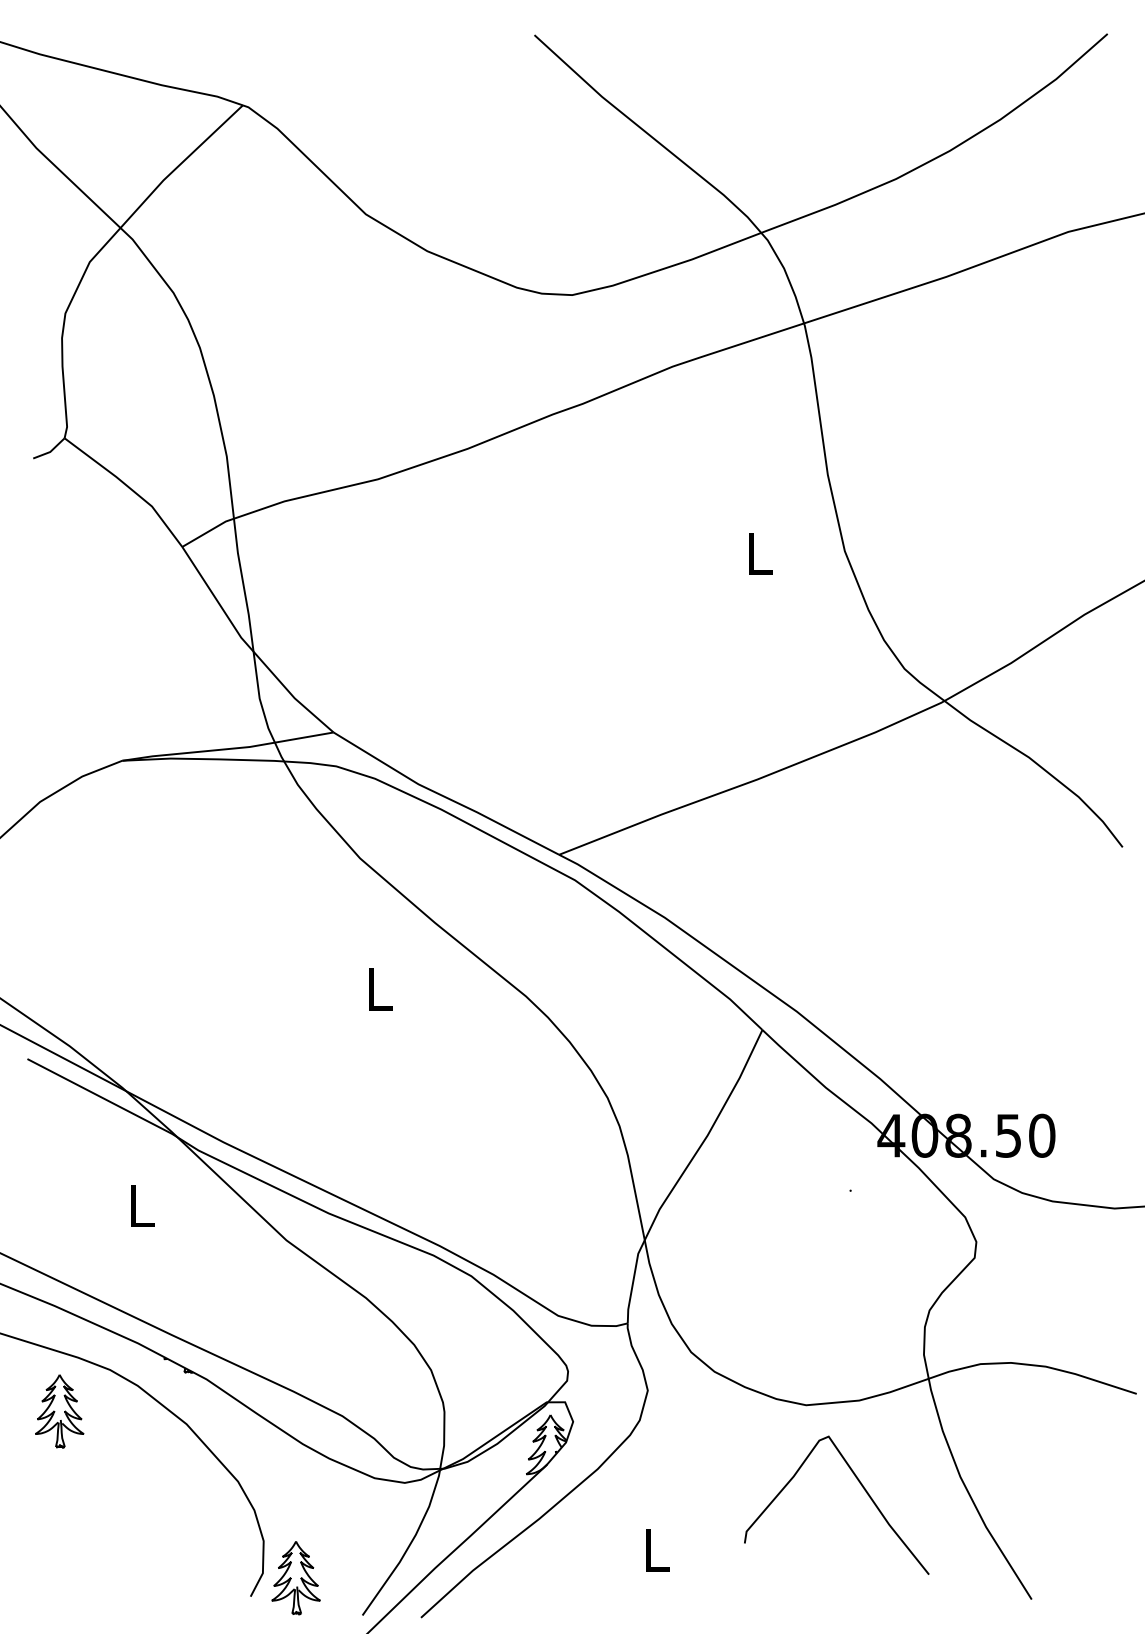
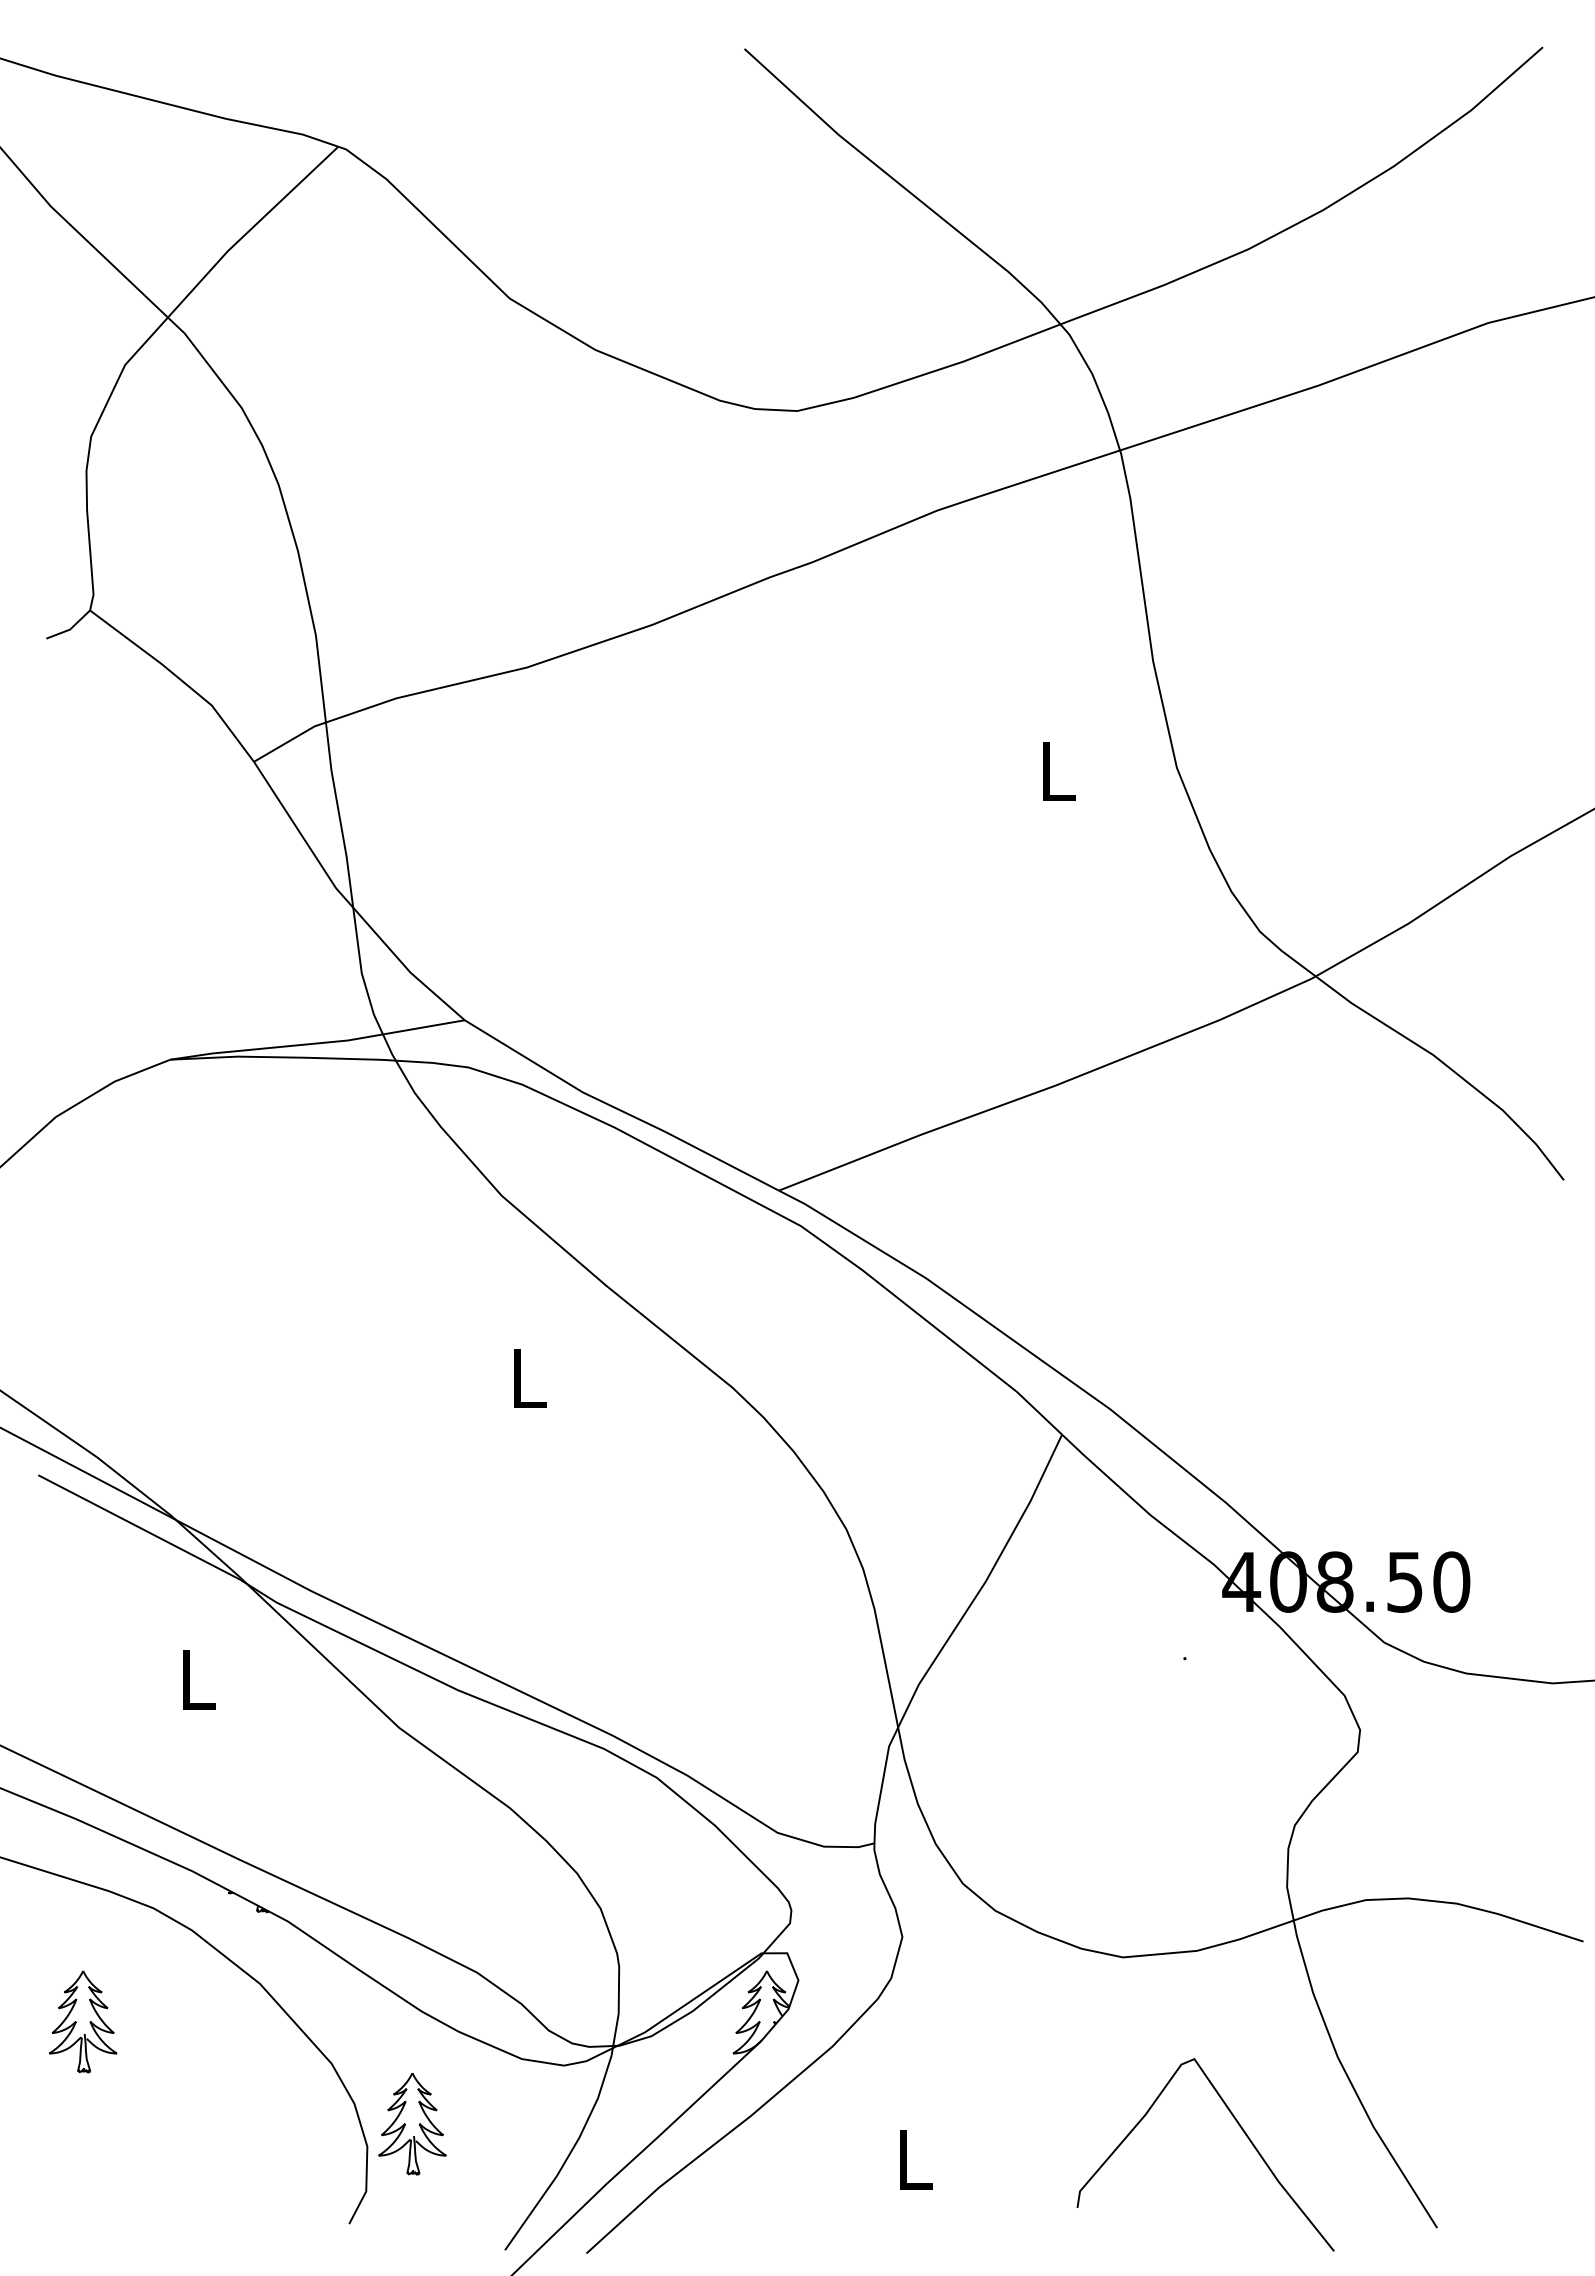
part: (59, 1411) -> (83, 2021), moved
curve: (861, 1486) -> (1240, 2128), moved
part: (296, 1578) -> (412, 2124), moved

